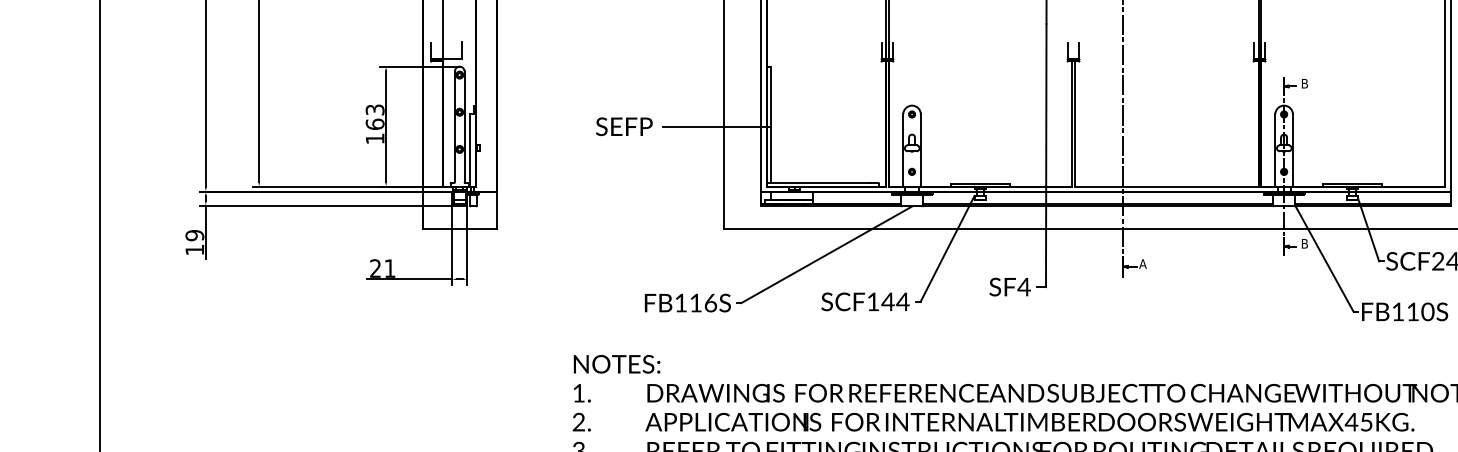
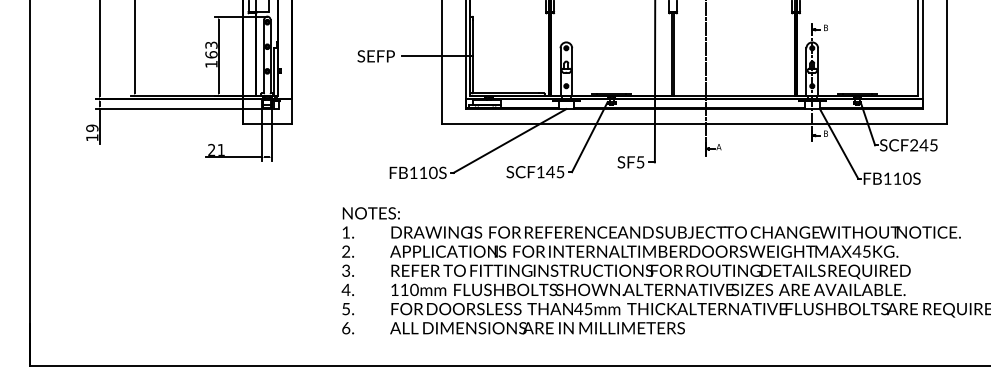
text: (1022, 287) -> (639, 162), SF4 -> SF5
text: (711, 302) -> (433, 172), FB116S -> FB110S
text: (901, 302) -> (559, 172), SCF144 -> SCF145

